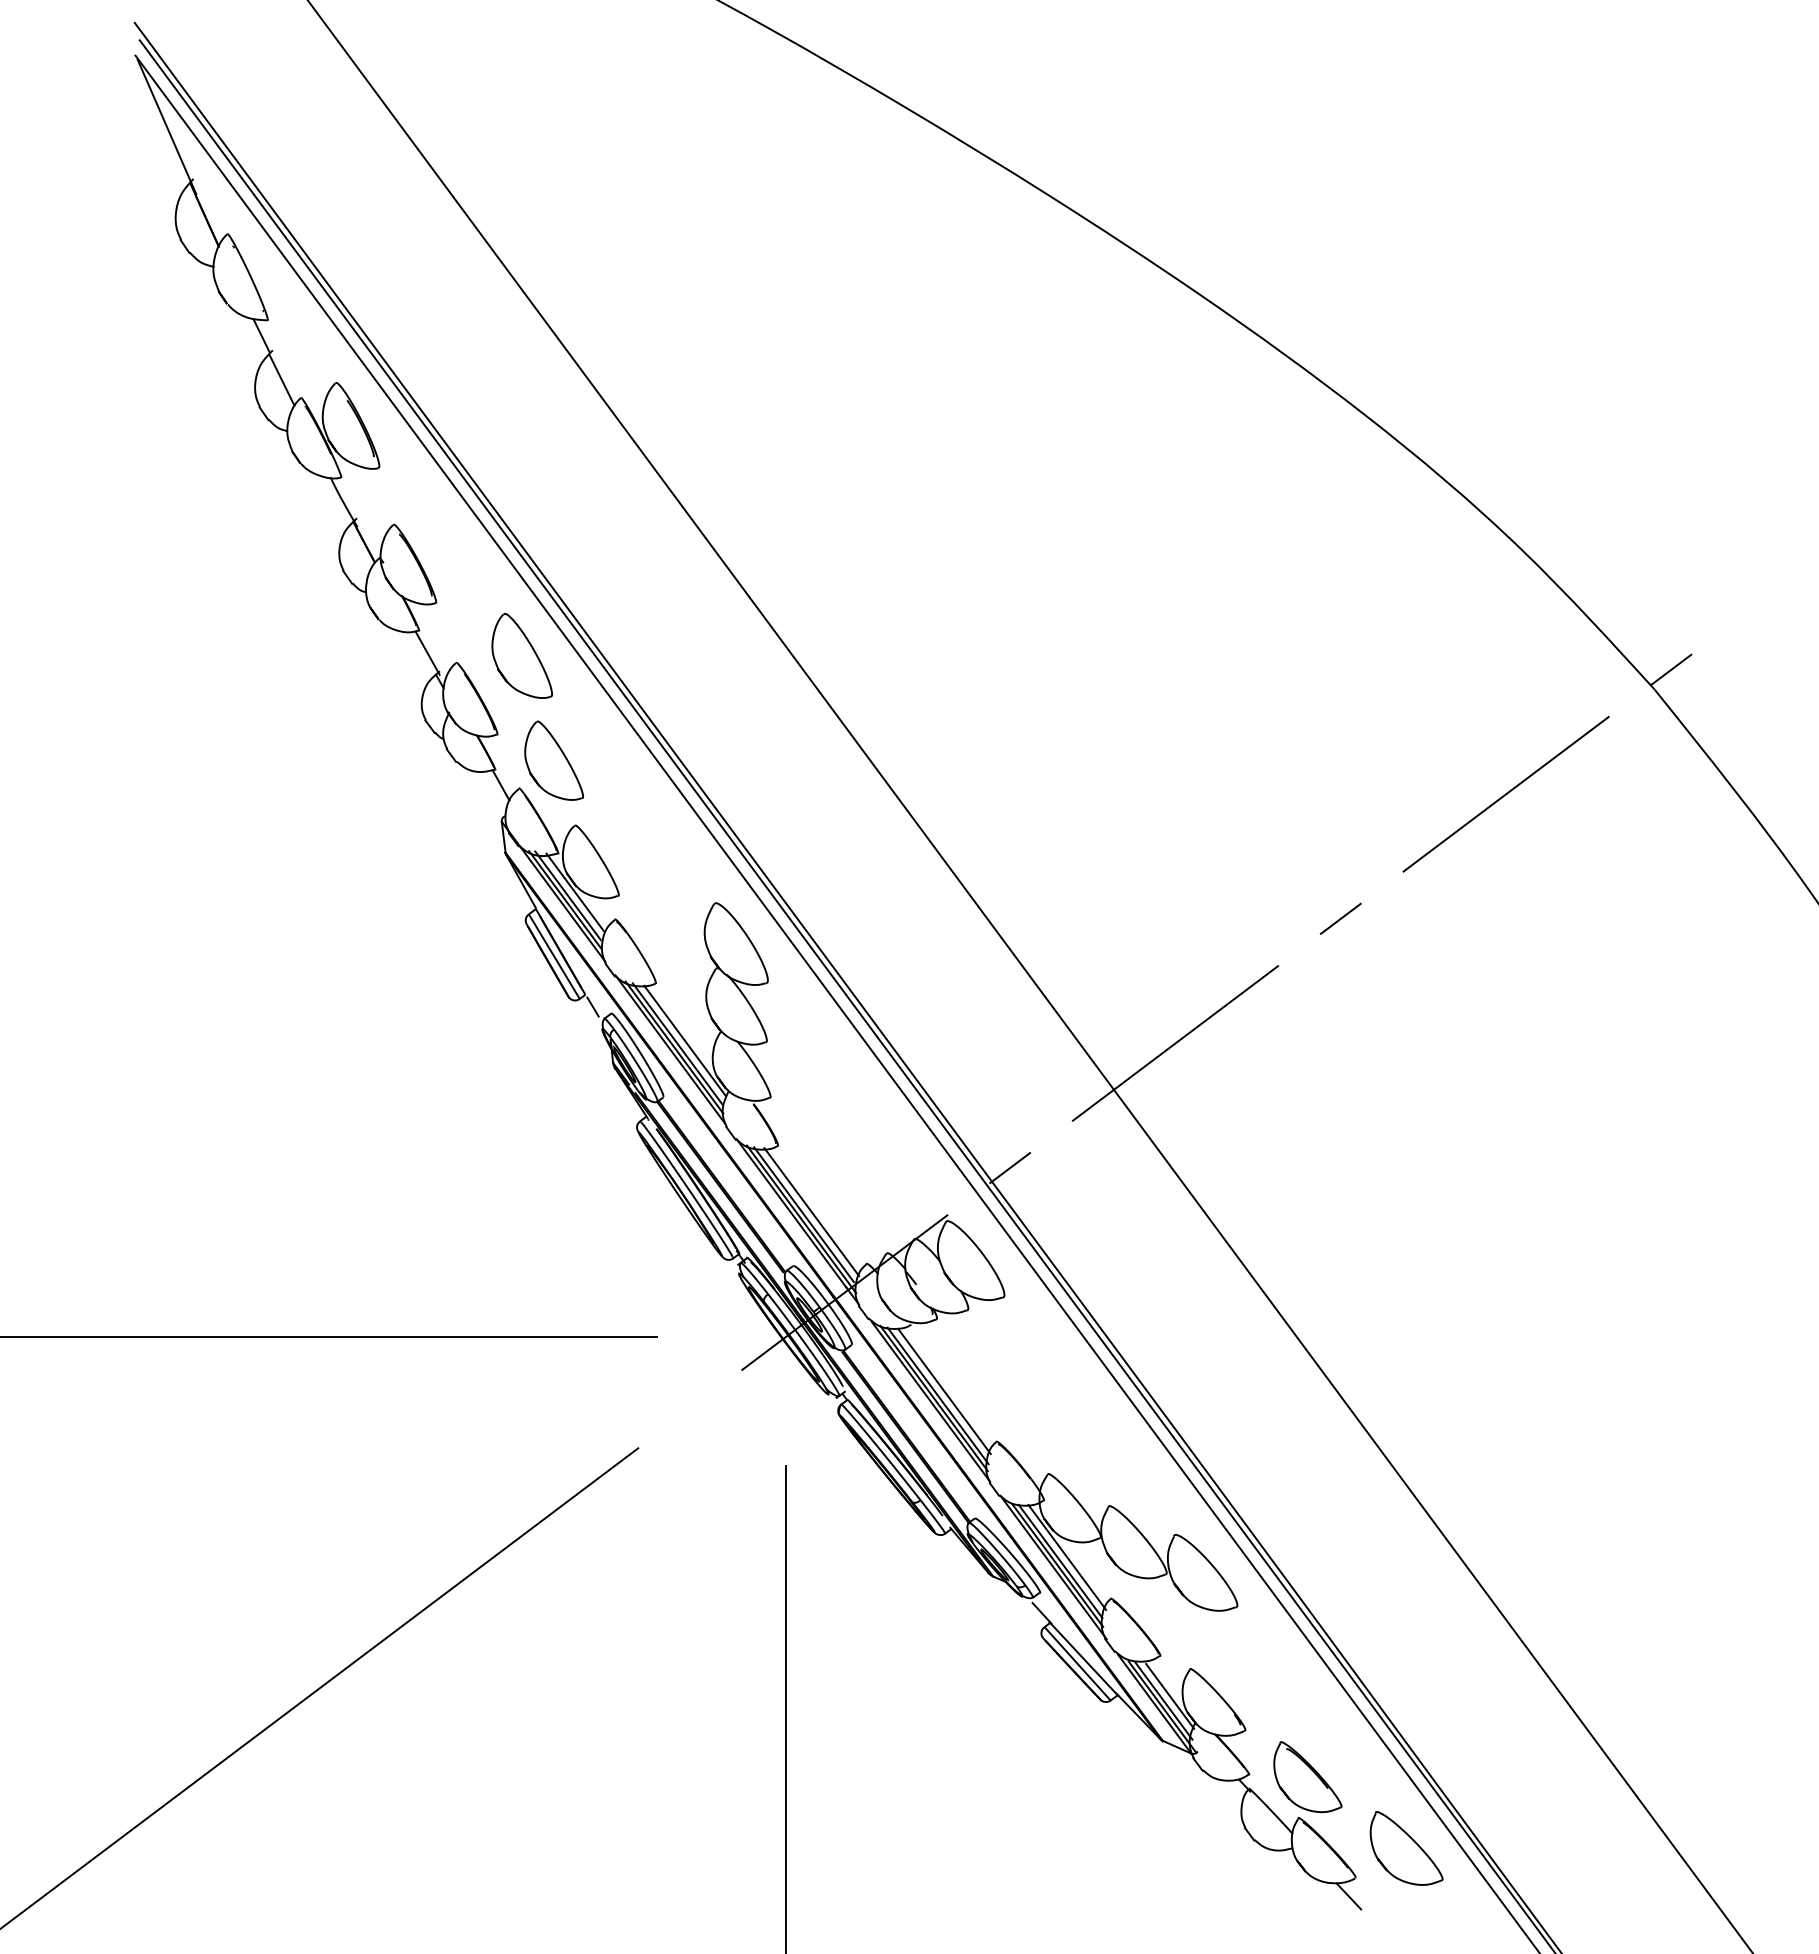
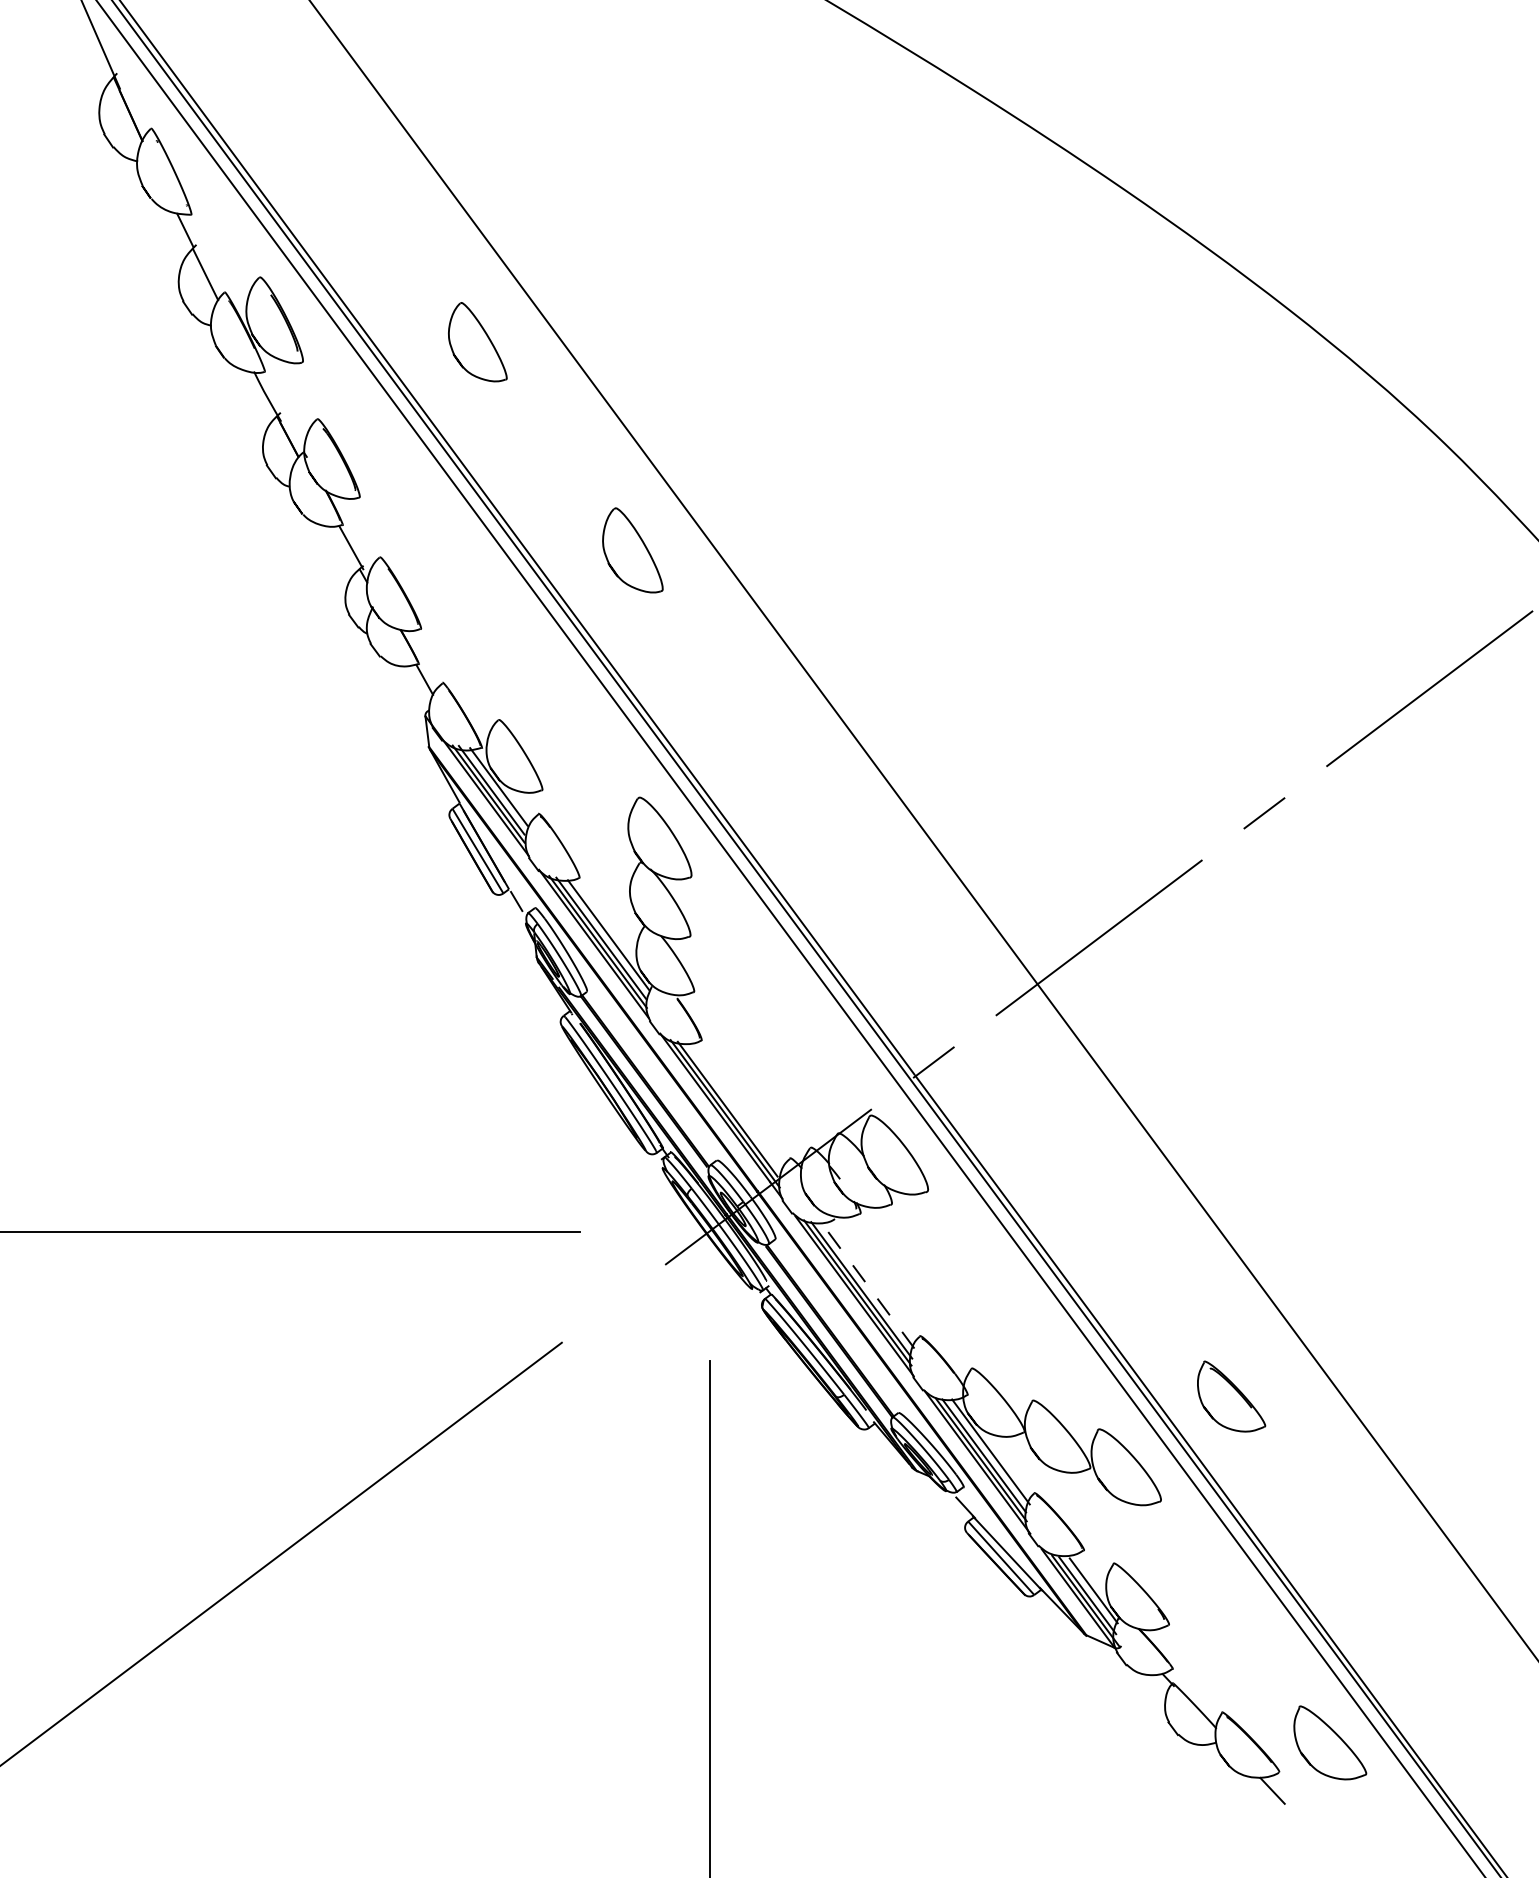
part: (521, 655) -> (632, 549), moved
part: (554, 760) -> (478, 341), moved
line: (811, 1212) -> (735, 1106), removed
line: (944, 1391) -> (868, 1285), solid -> dashed
part: (1307, 1777) -> (1231, 1396), moved

